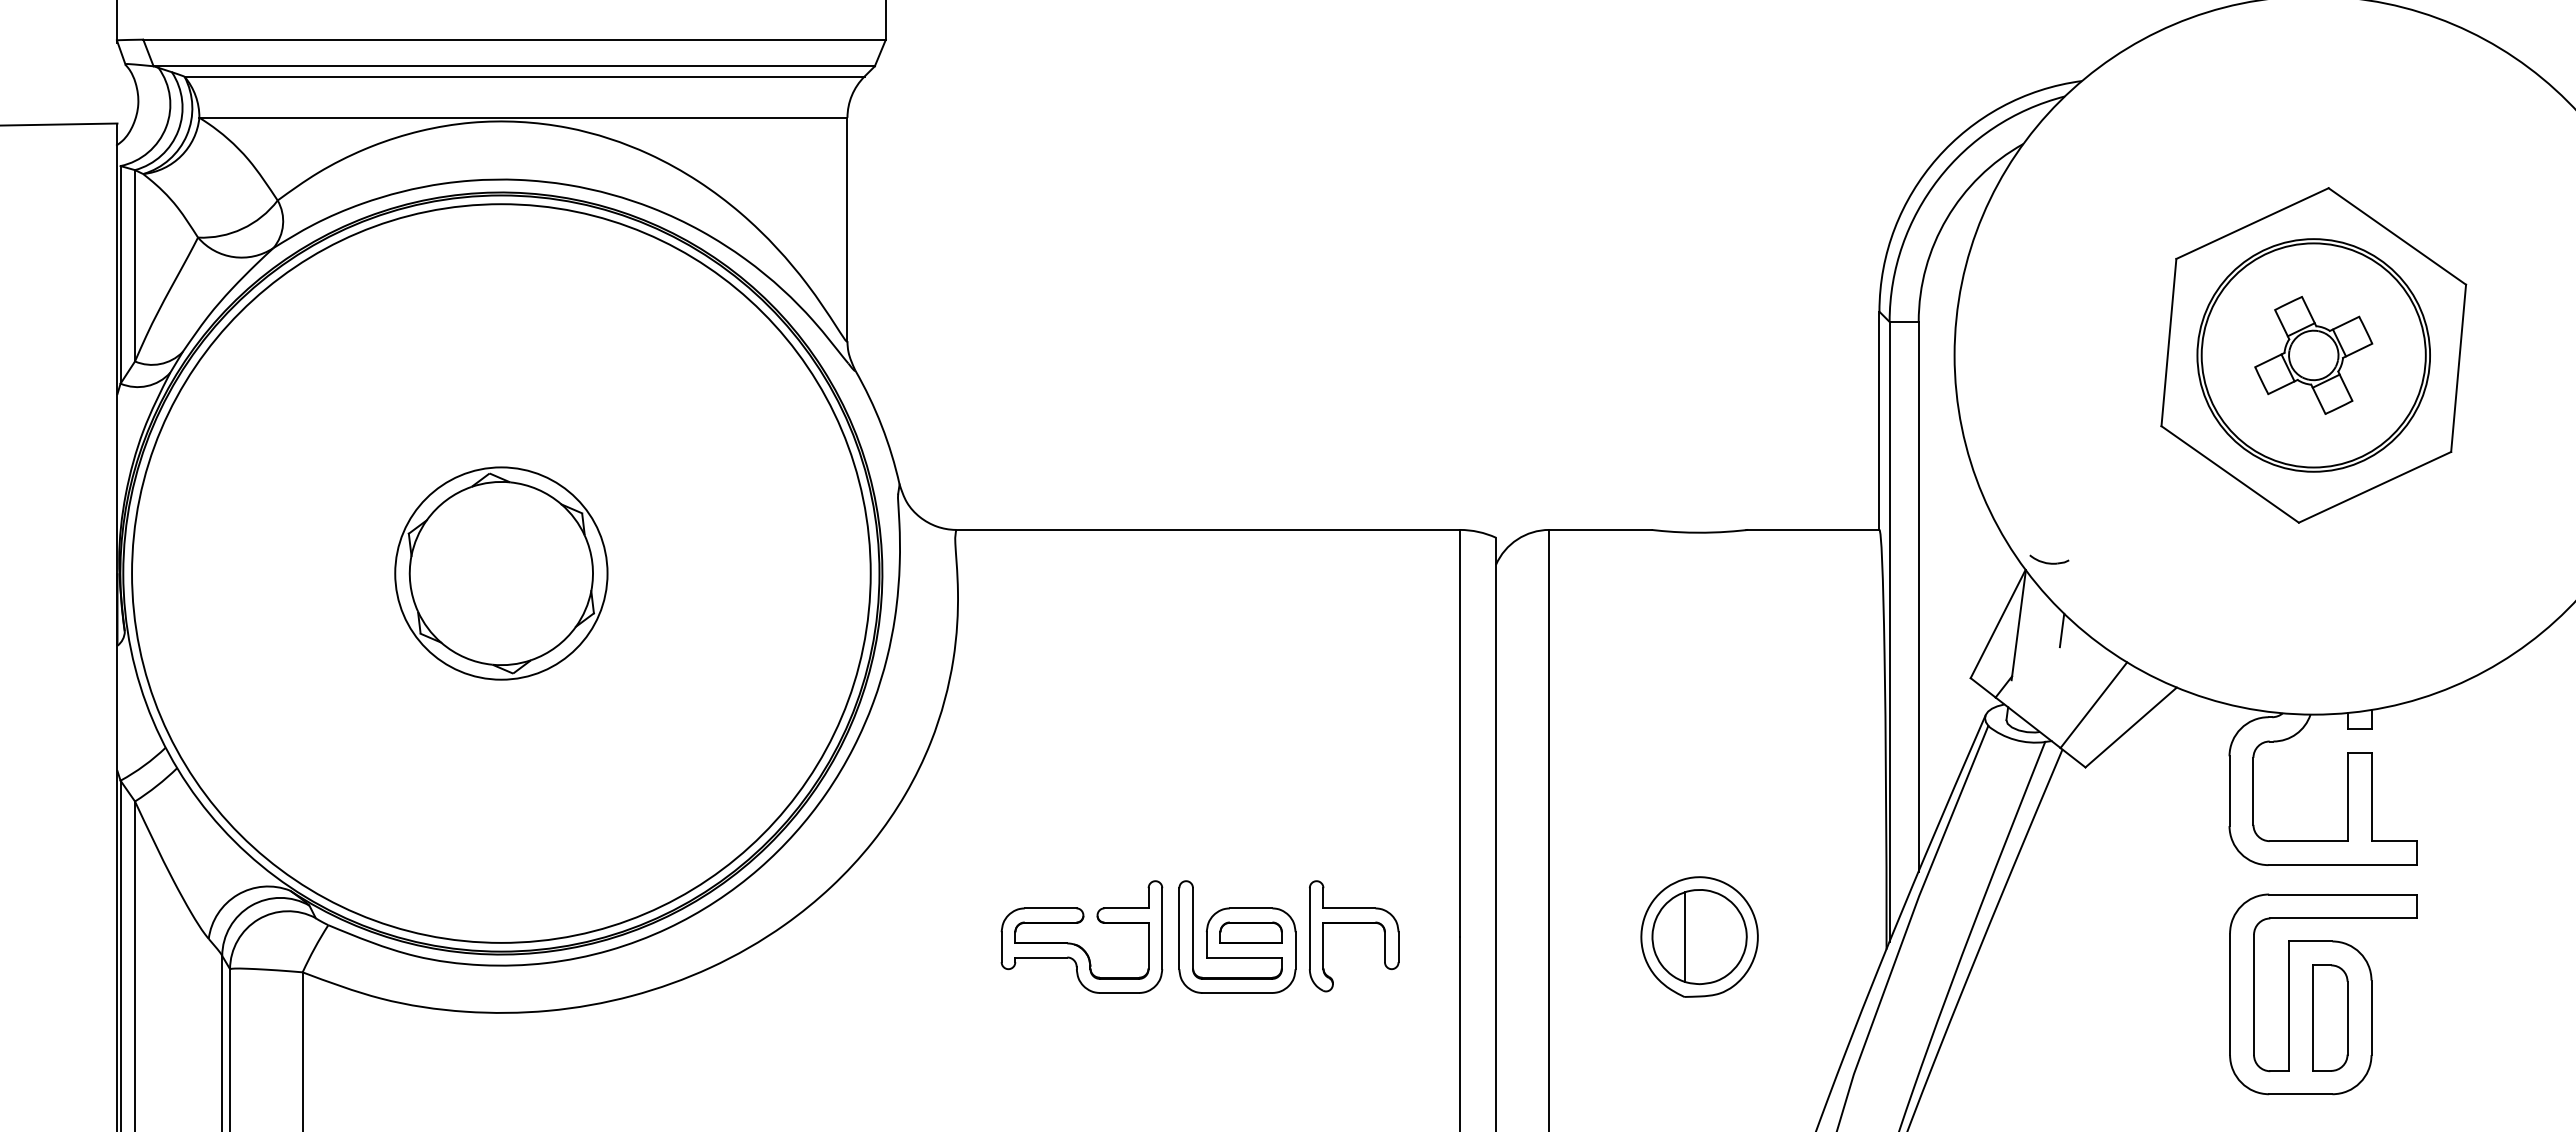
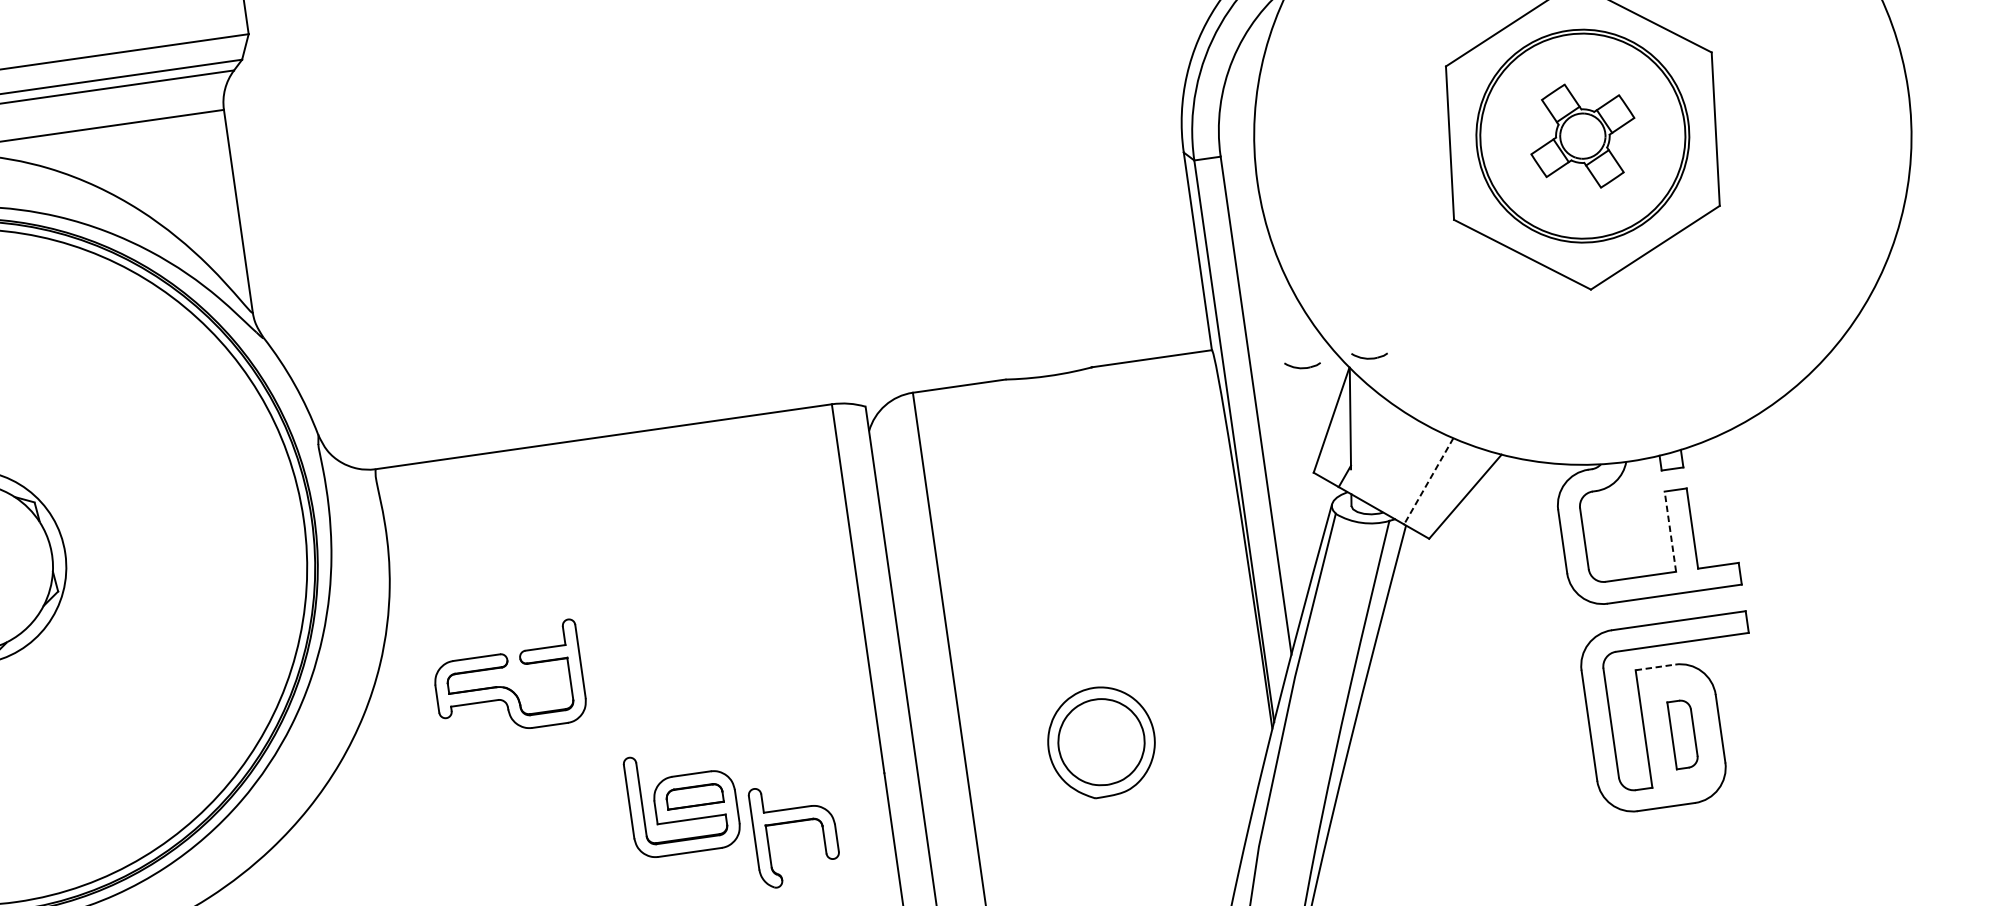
part: (1975, 559) -> (1302, 364), added
line: (2061, 630) -> (1389, 417), removed
line: (2093, 705) -> (1428, 481), solid -> dashed
line: (2347, 796) -> (1670, 531), solid -> dashed
part: (1354, 923) -> (793, 822), moved
line: (1685, 937) -> (1088, 744), removed
line: (2310, 941) -> (1655, 667), solid -> dashed
part: (1078, 944) -> (506, 686), moved
part: (2330, 1017) -> (1683, 733), size x0.7

